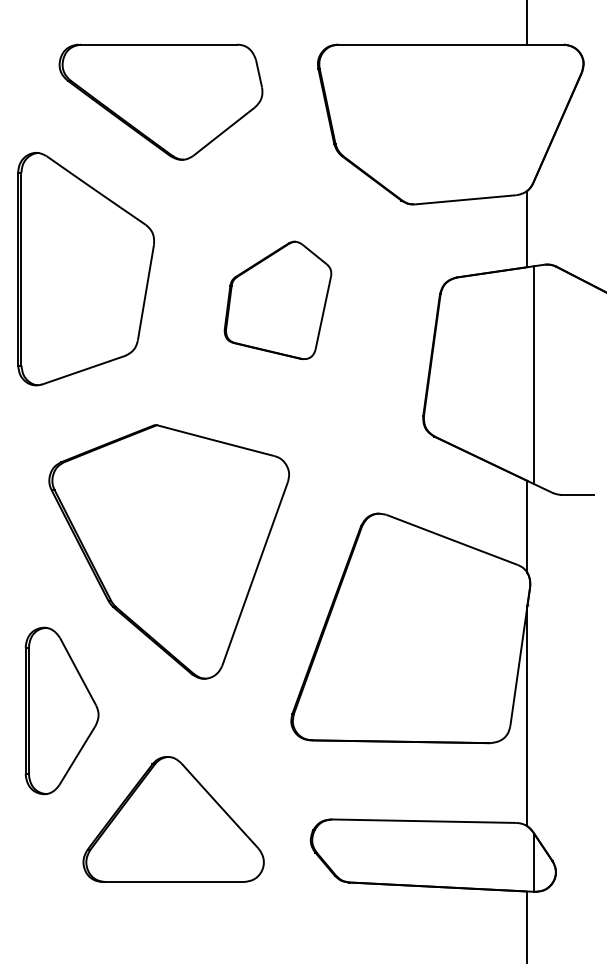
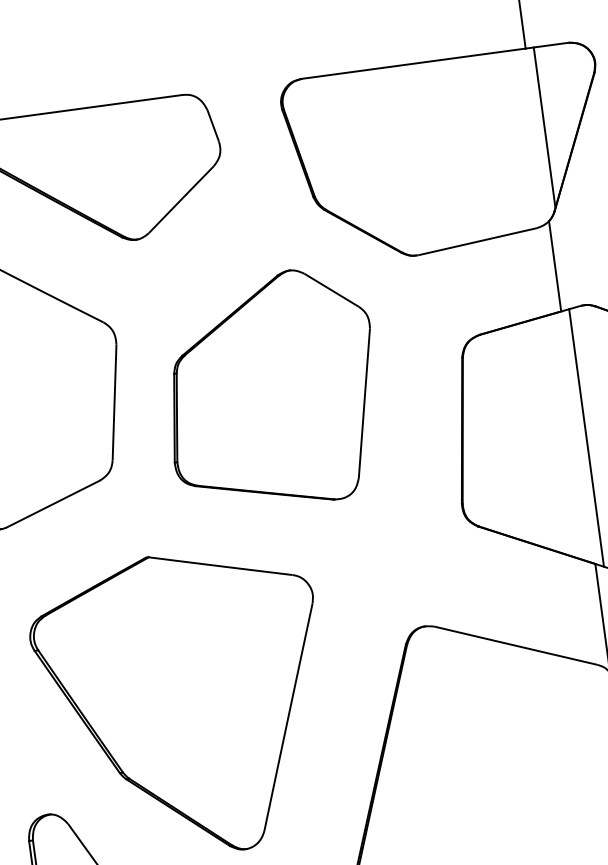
line: (534, 112) -> (544, 127), added
part: (277, 300) -> (271, 390), size x1.67

